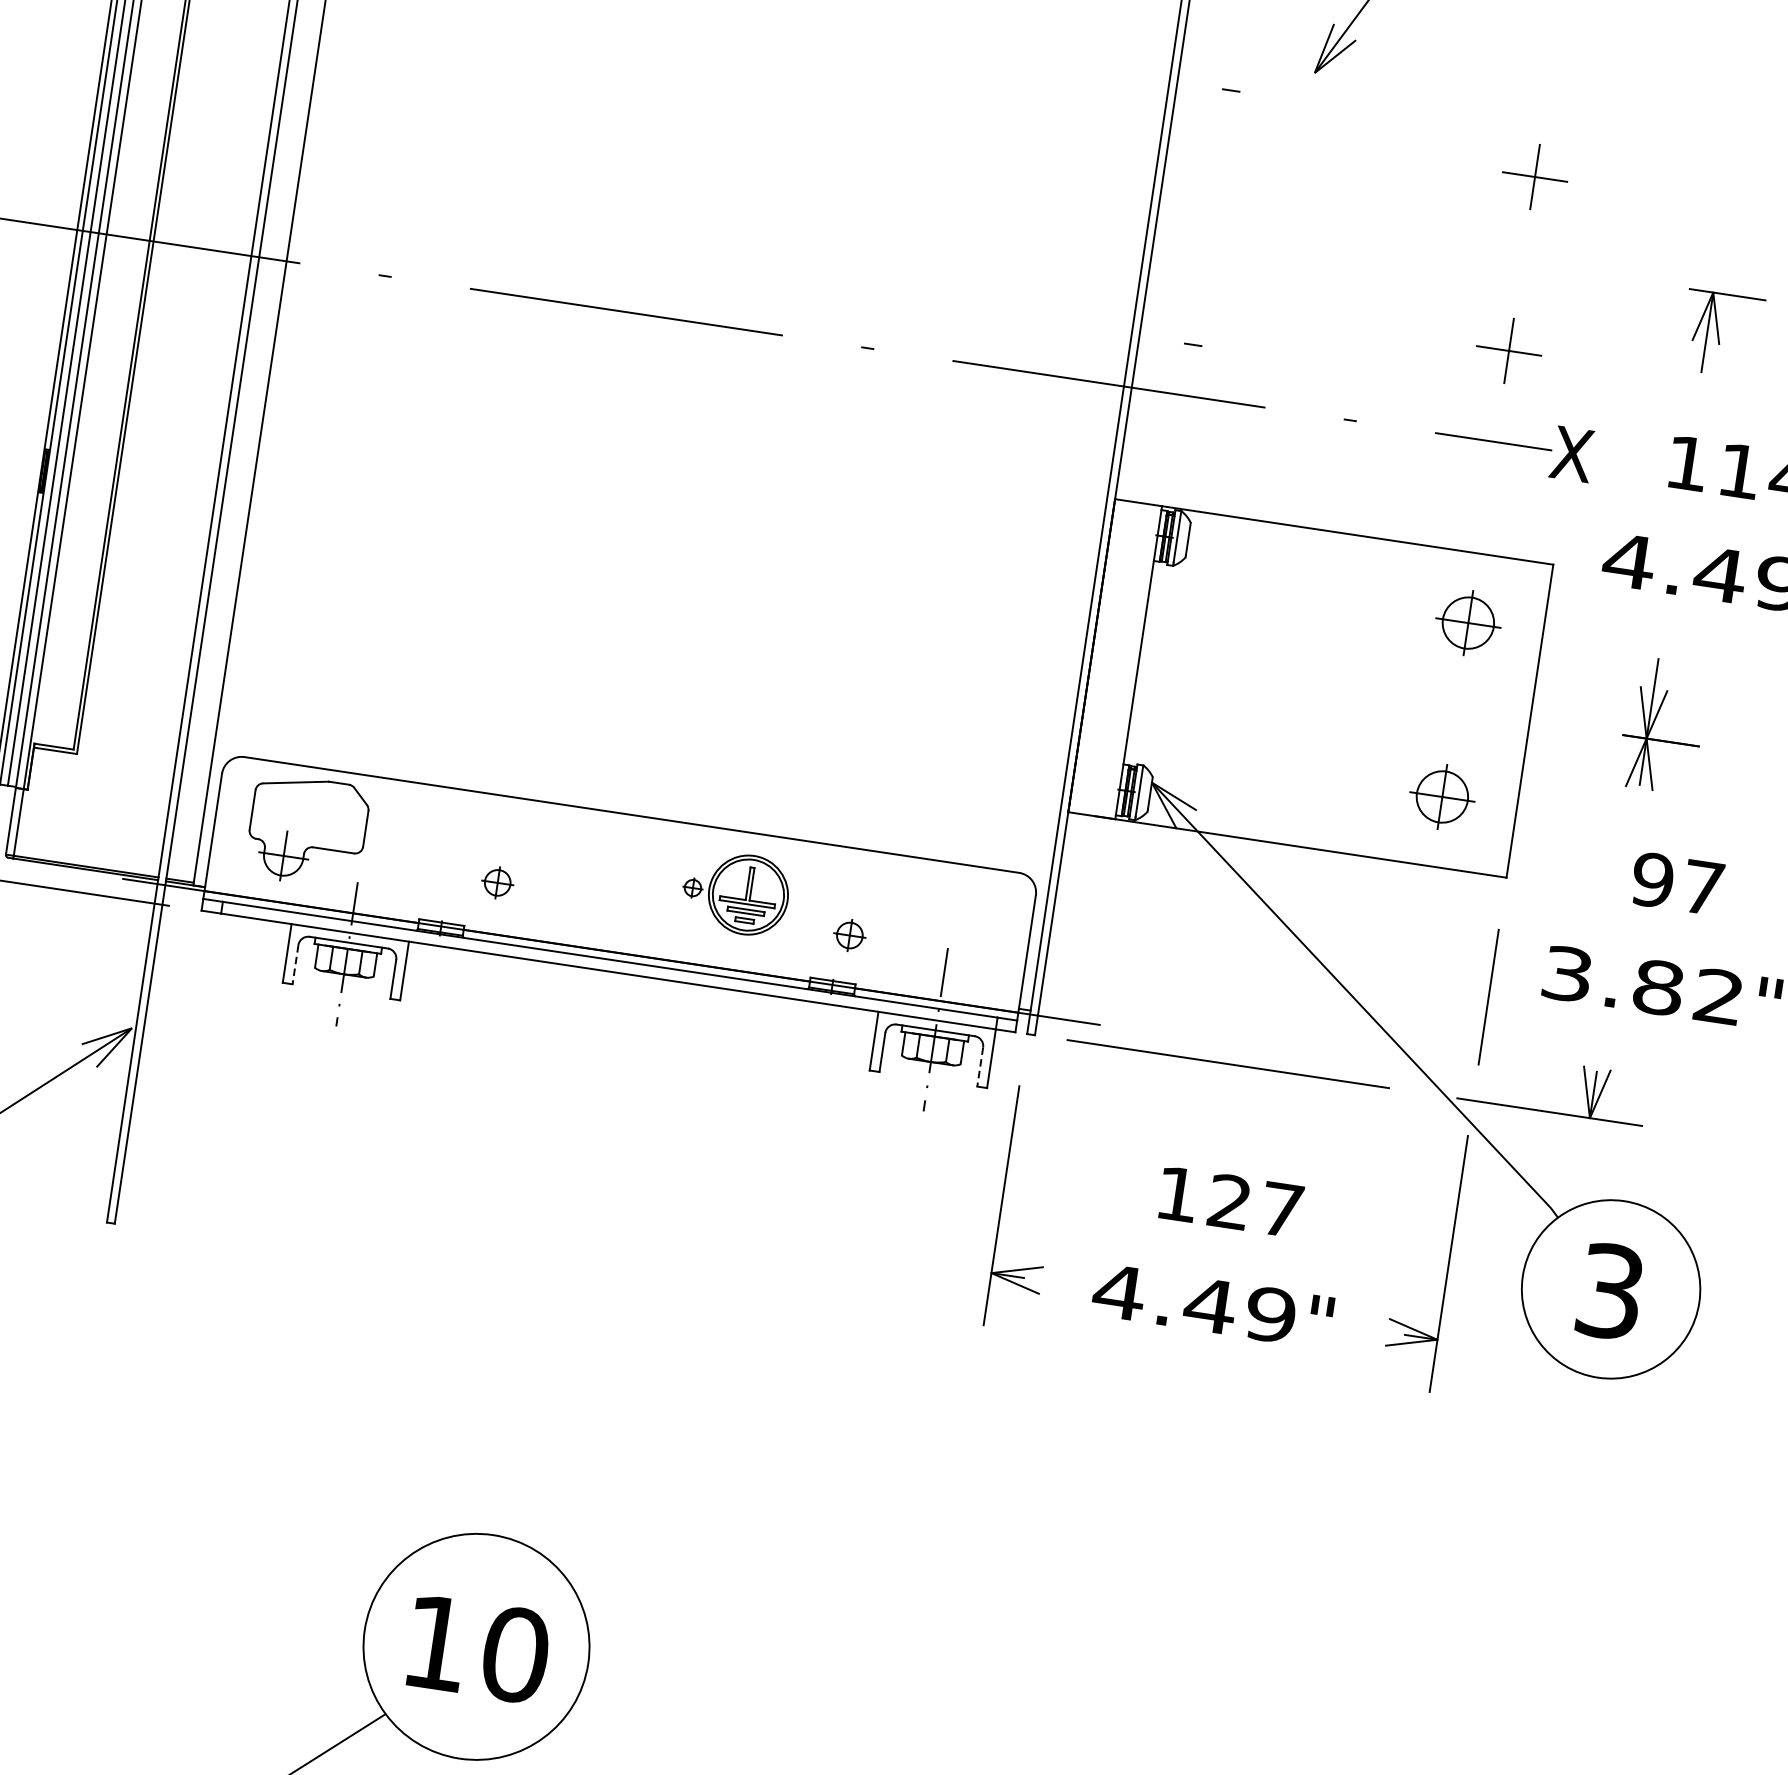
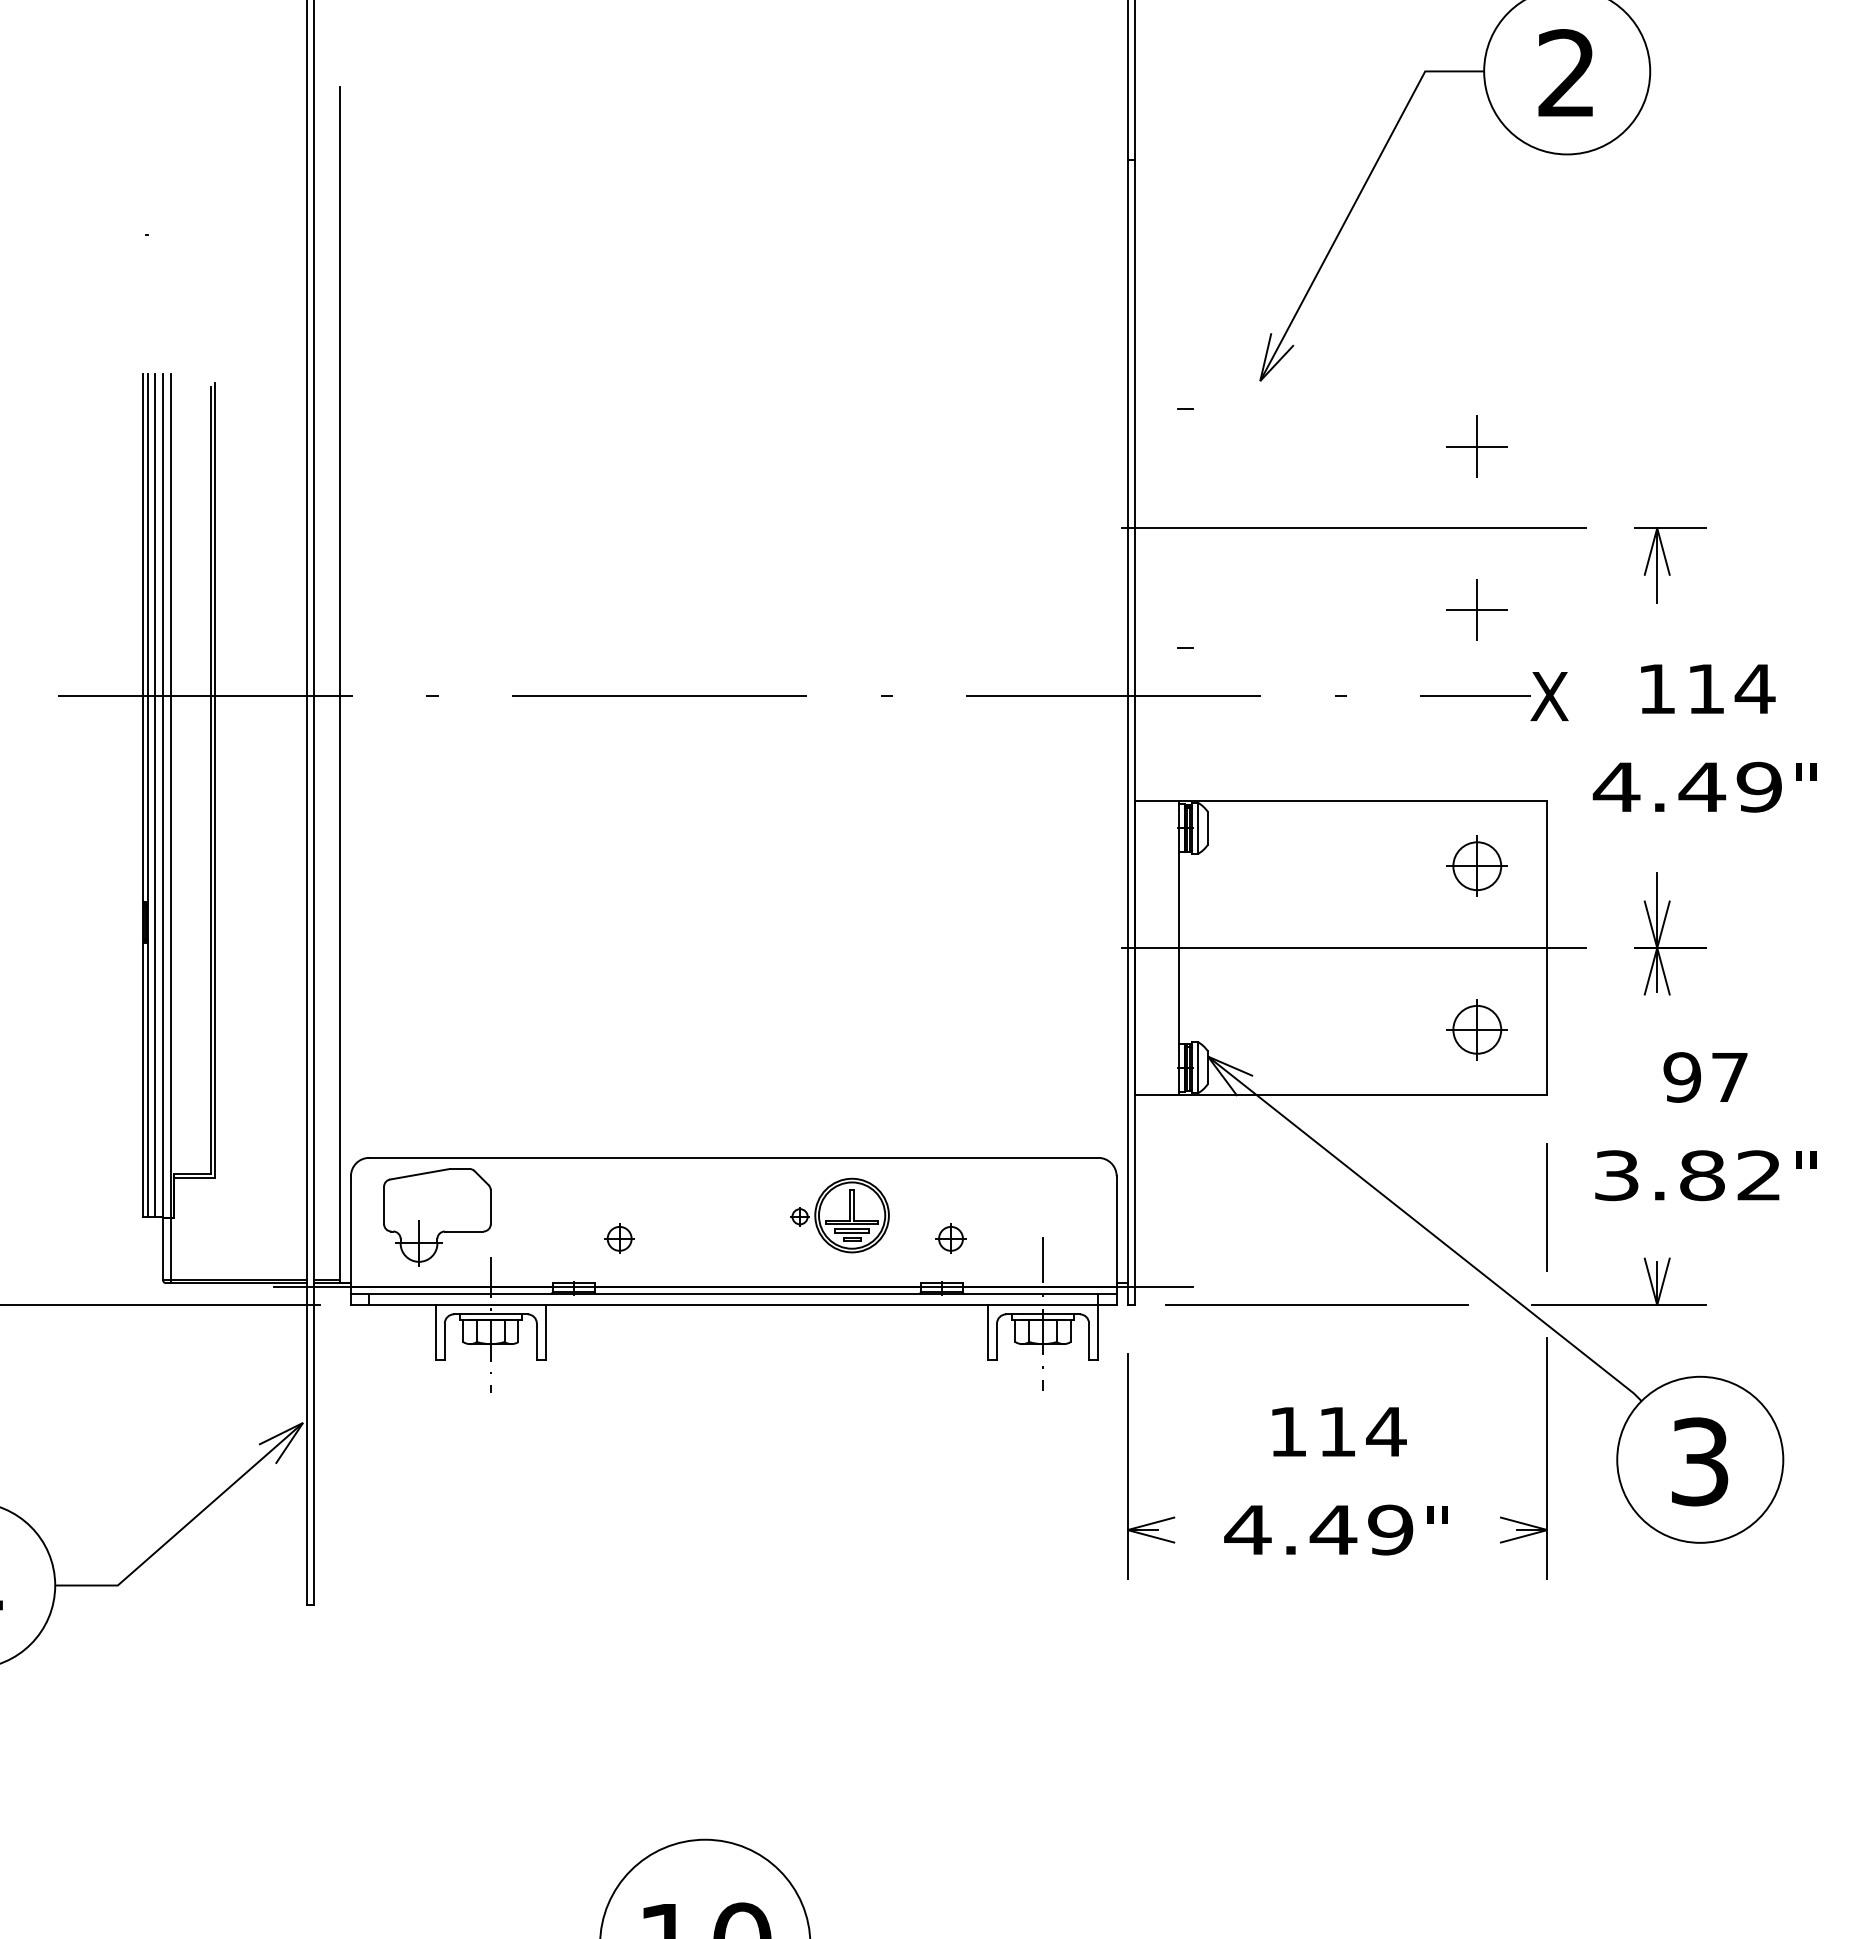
line: (1391, 244) -> (1354, 528), added
line: (1324, 691) -> (1354, 948), added
line: (295, 965) -> (444, 1342), dashed -> solid
line: (980, 1067) -> (1089, 1342), dashed -> solid
text: (1256, 1205) -> (1362, 1431), 127 -> 114

